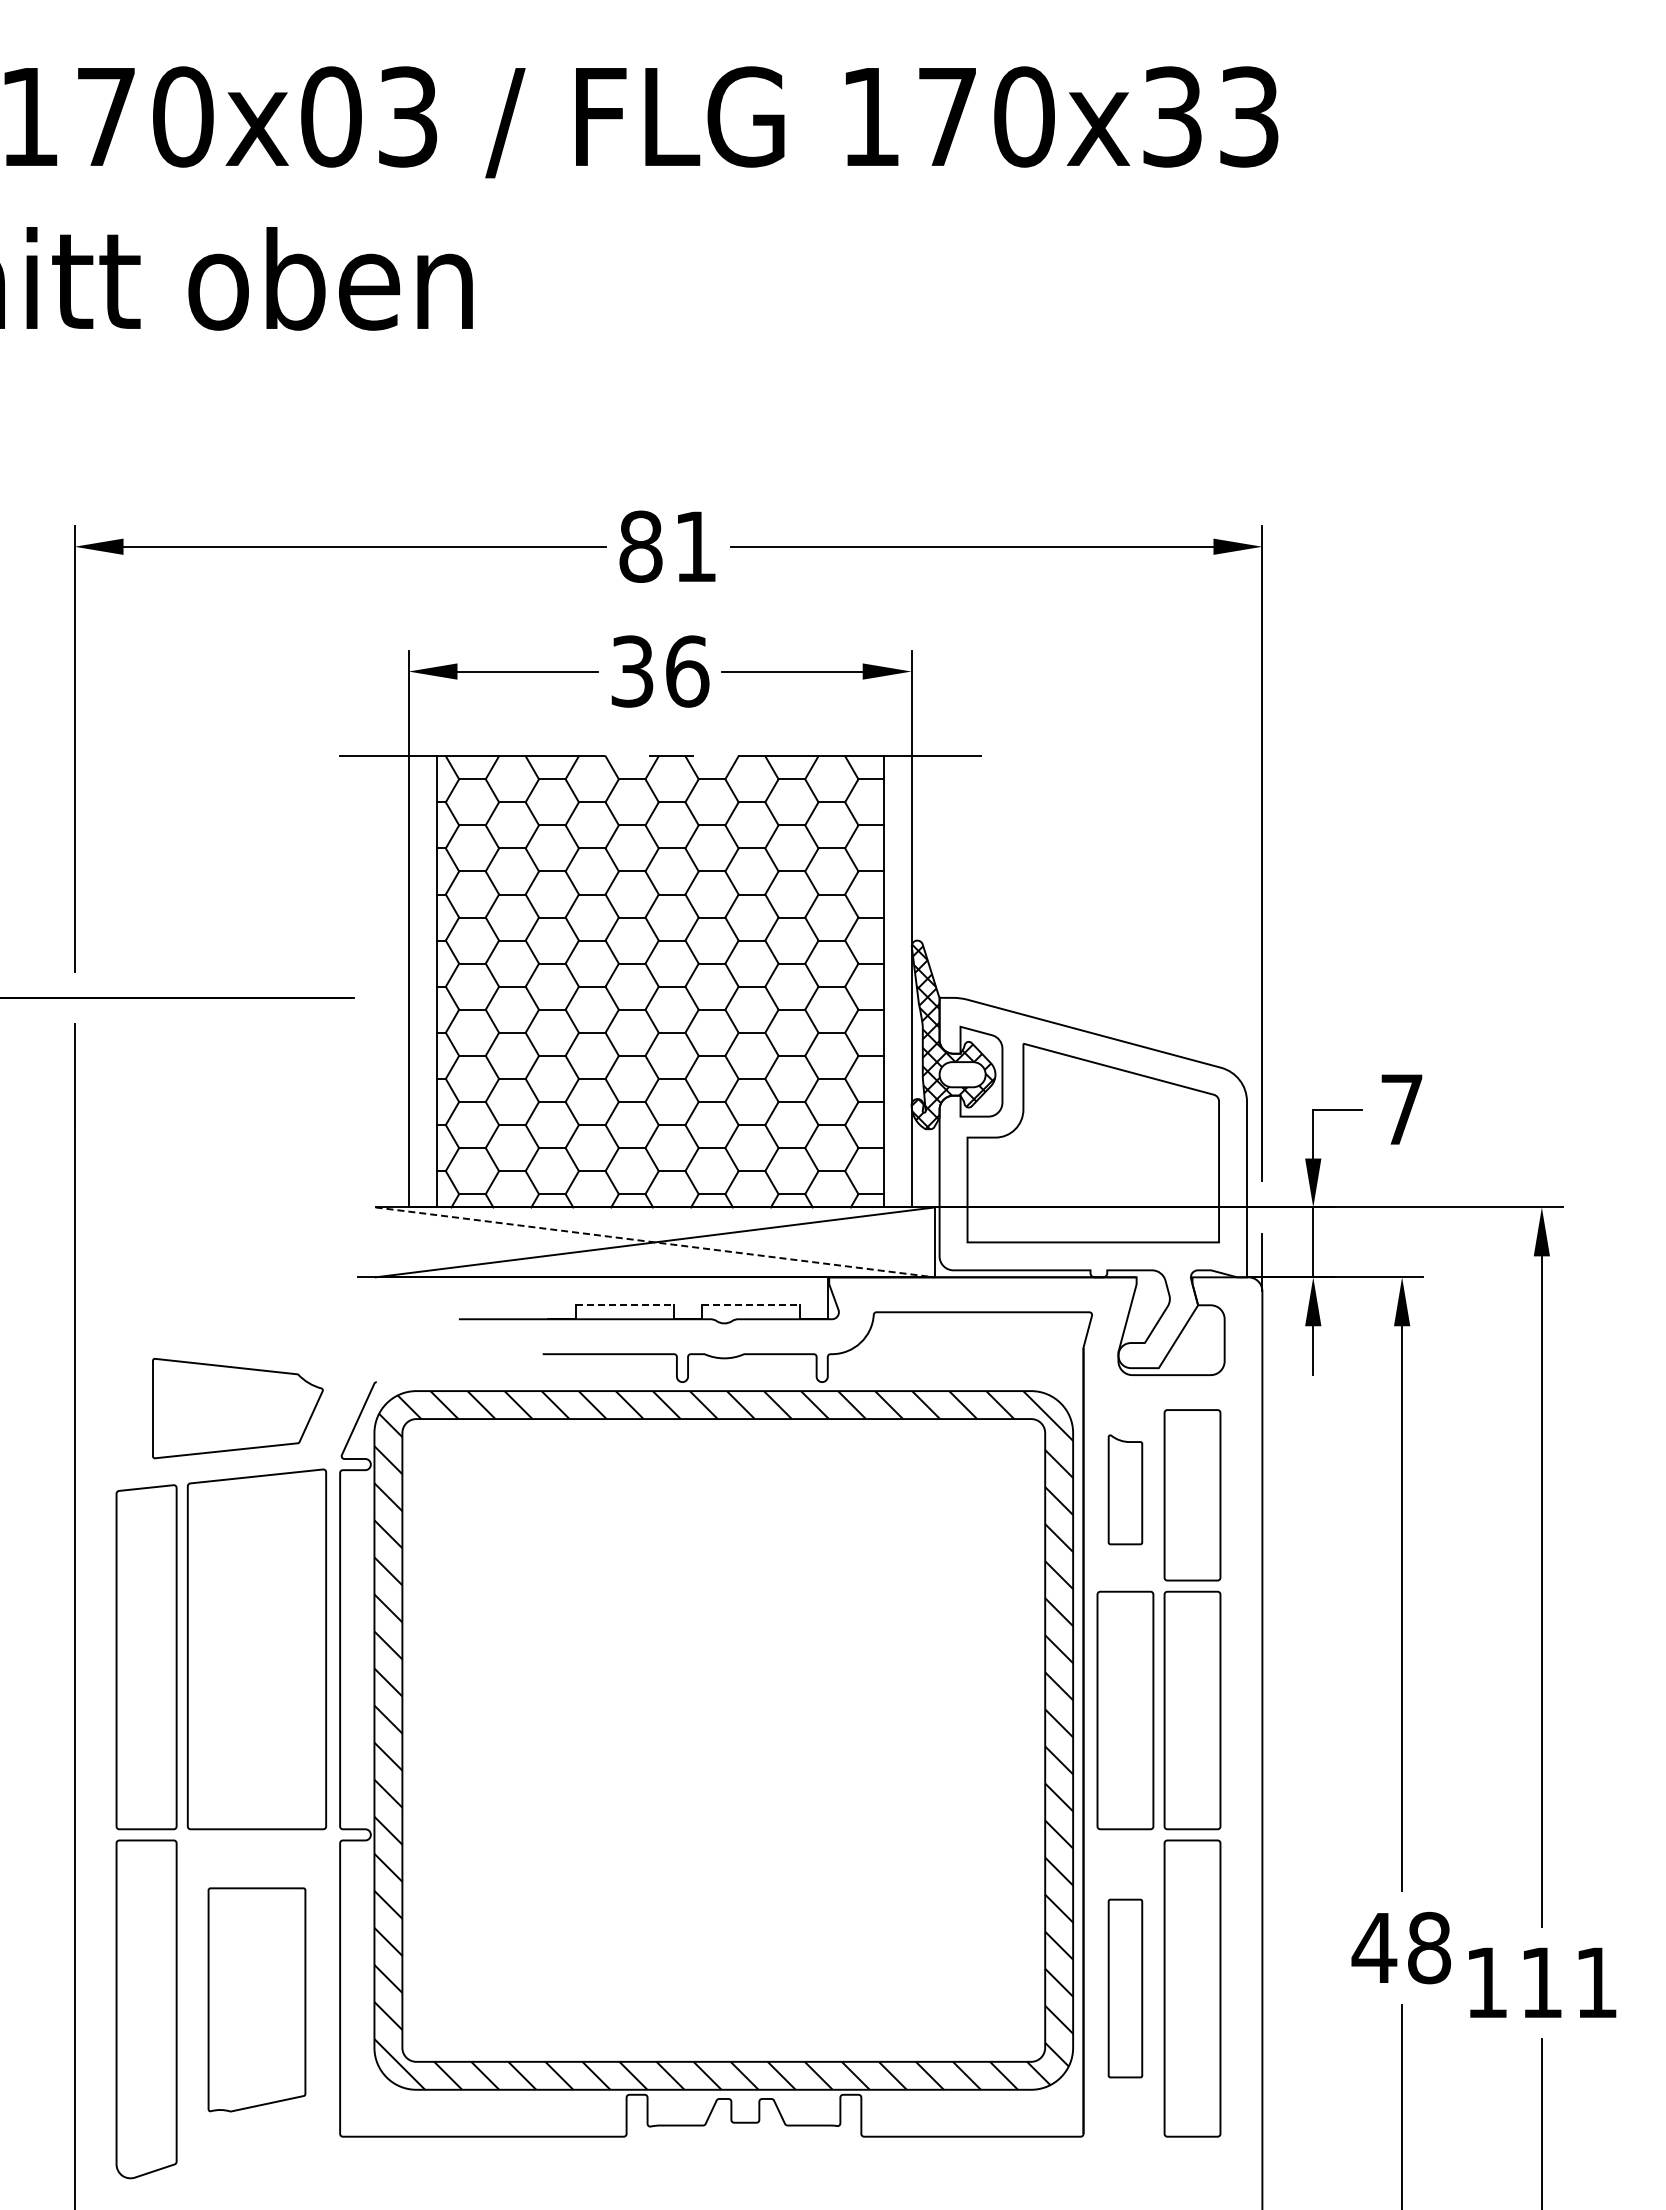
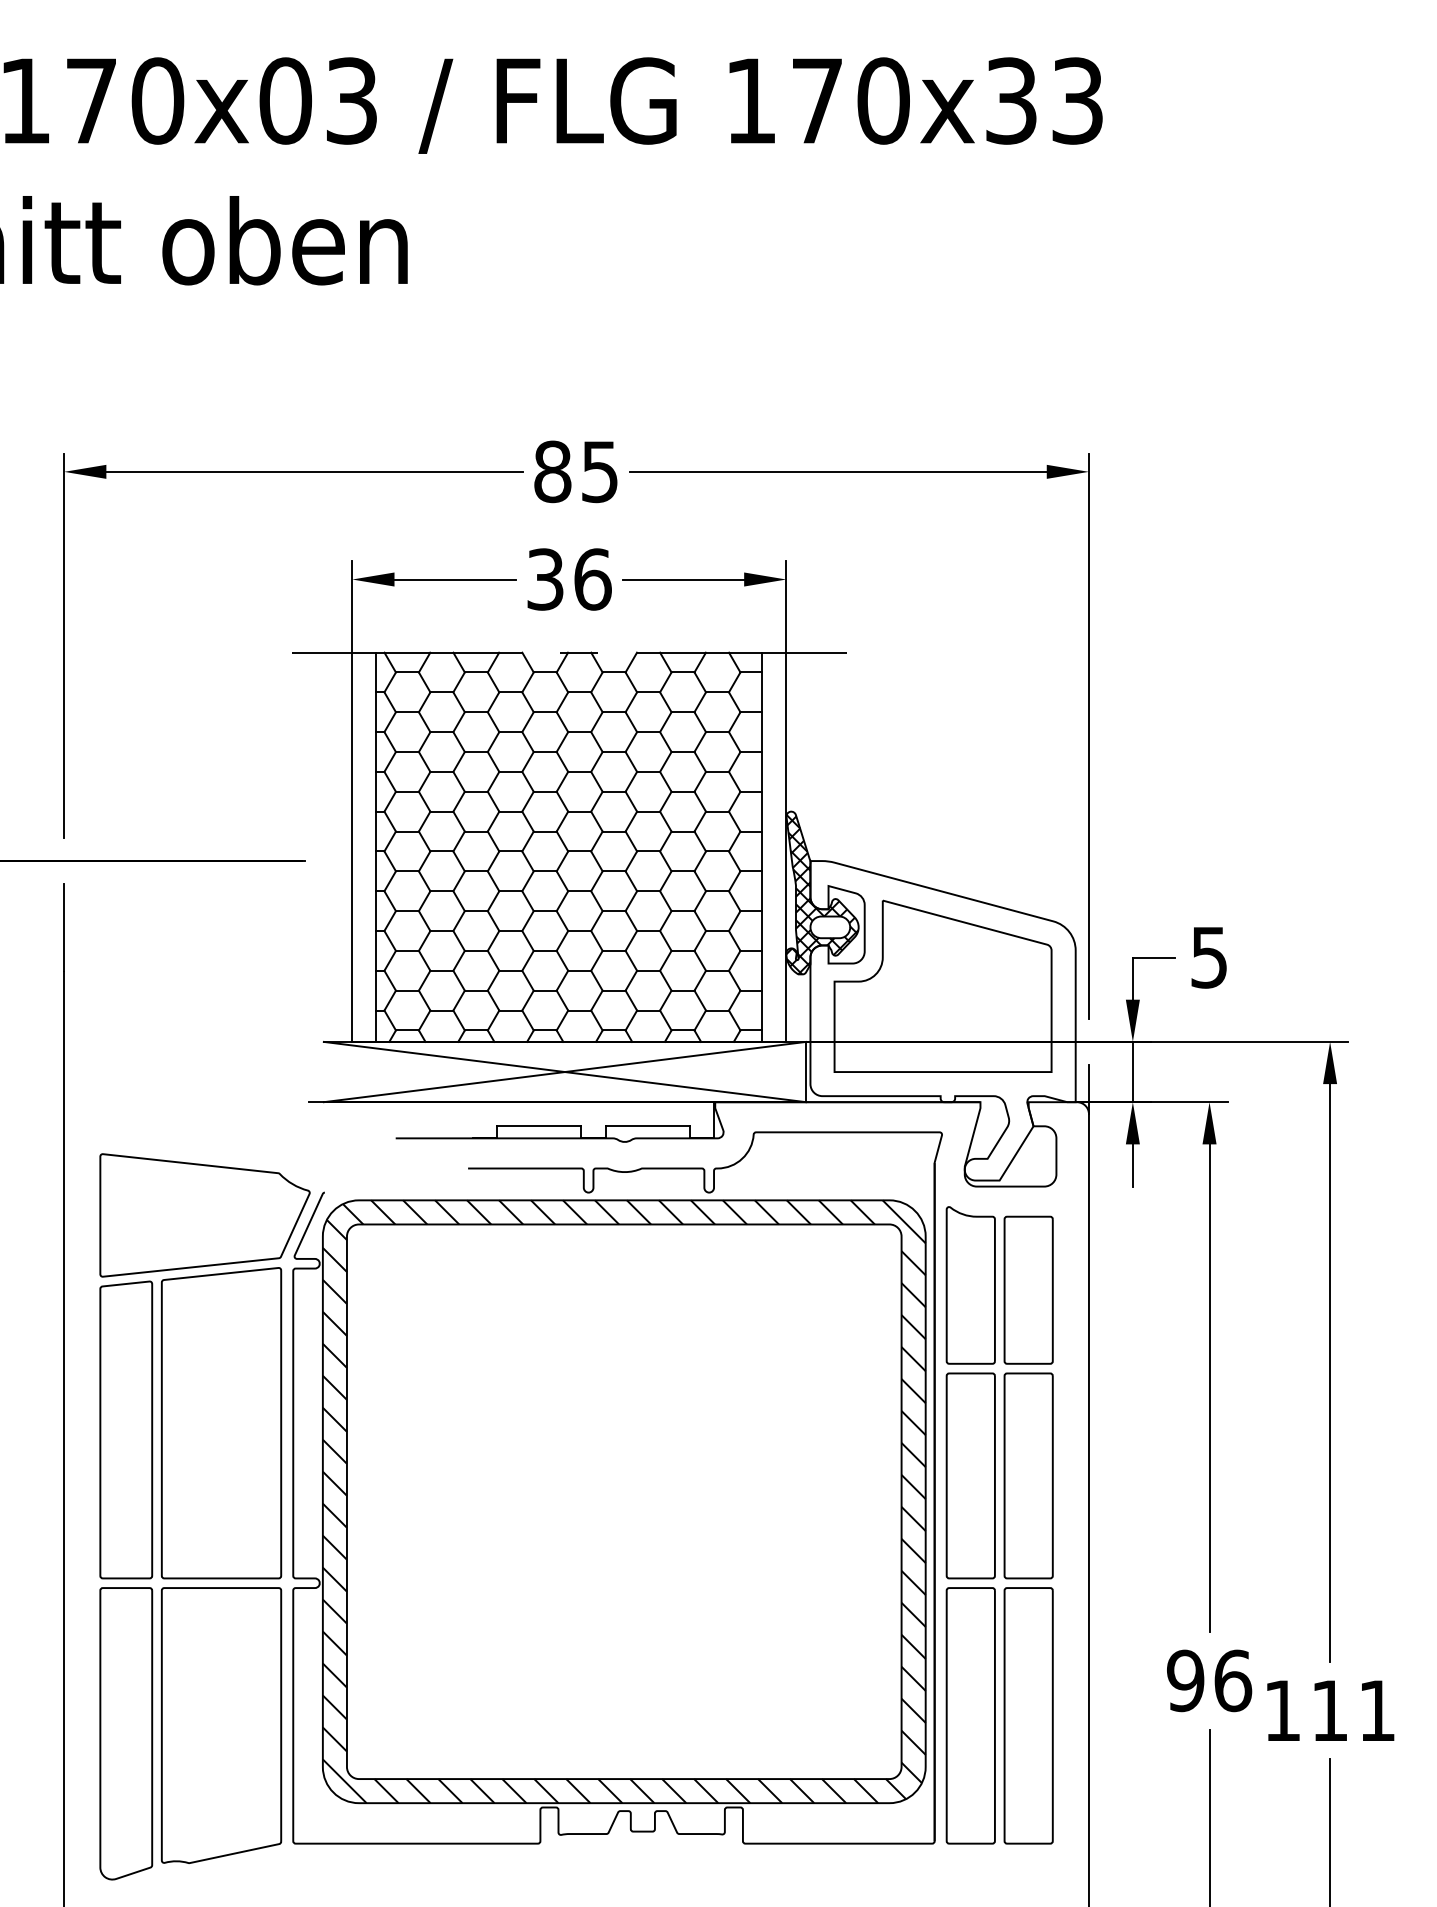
text: (695, 546) -> (599, 471), 81 -> 85
text: (1401, 1109) -> (1209, 957), 7 -> 5
line: (655, 1242) -> (565, 1072), dashed -> solid
line: (625, 1305) -> (539, 1126), dashed -> solid
line: (750, 1305) -> (647, 1126), dashed -> solid
part: (237, 1408) -> (204, 1215), size x1.43
part: (1125, 1489) -> (970, 1285), size x1.67
text: (1401, 1947) -> (1209, 1680), 48 -> 96
part: (1125, 1988) -> (970, 1715), size x1.67
part: (256, 1999) -> (221, 1725), size x1.43

